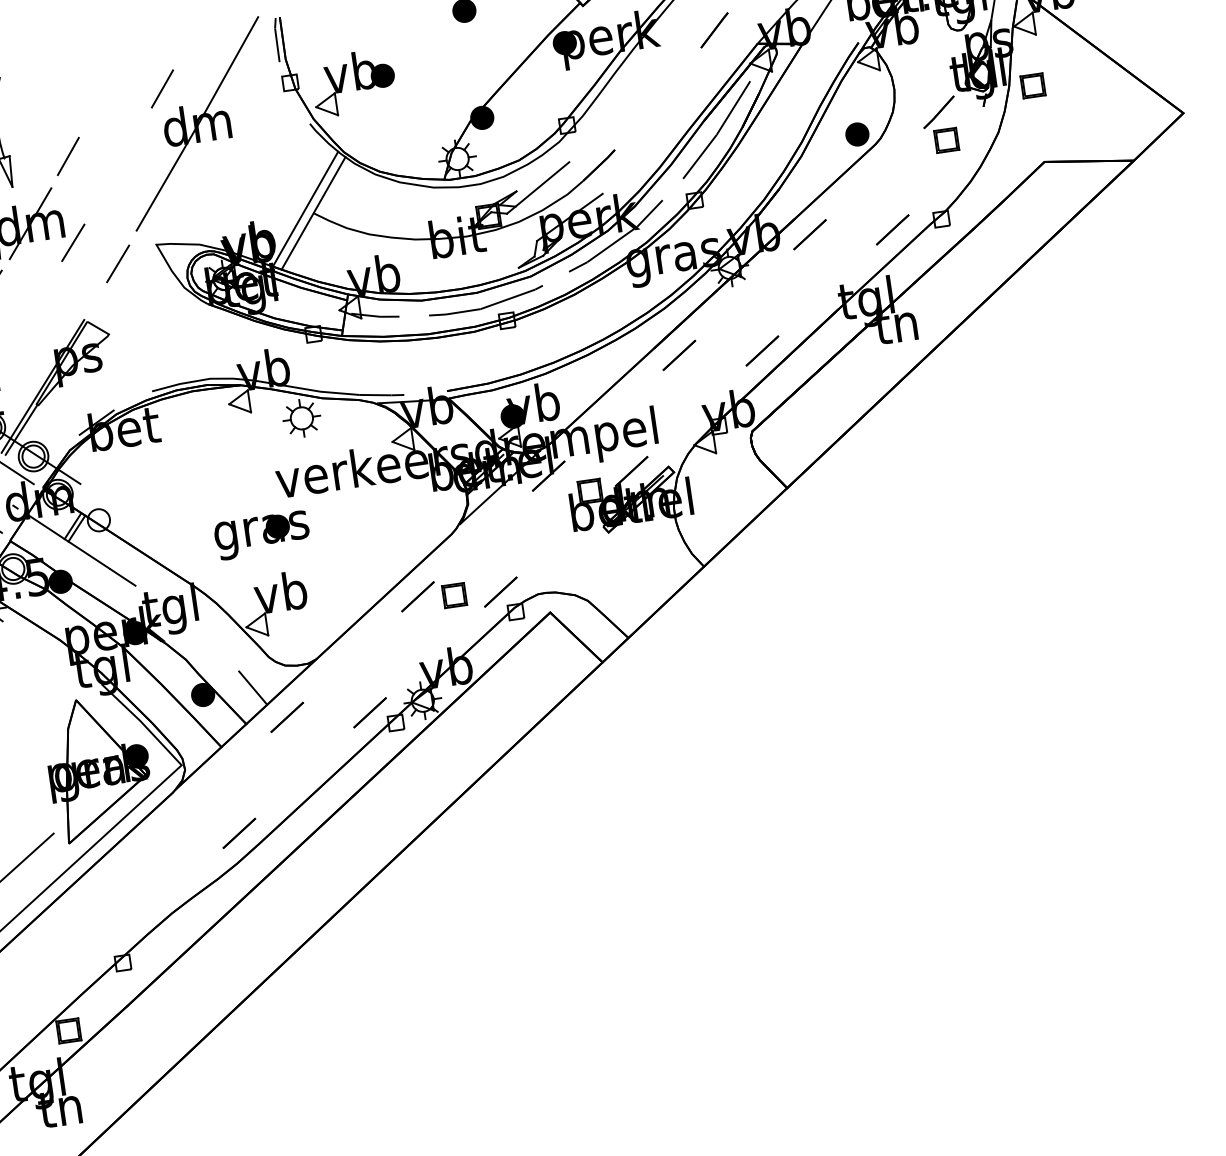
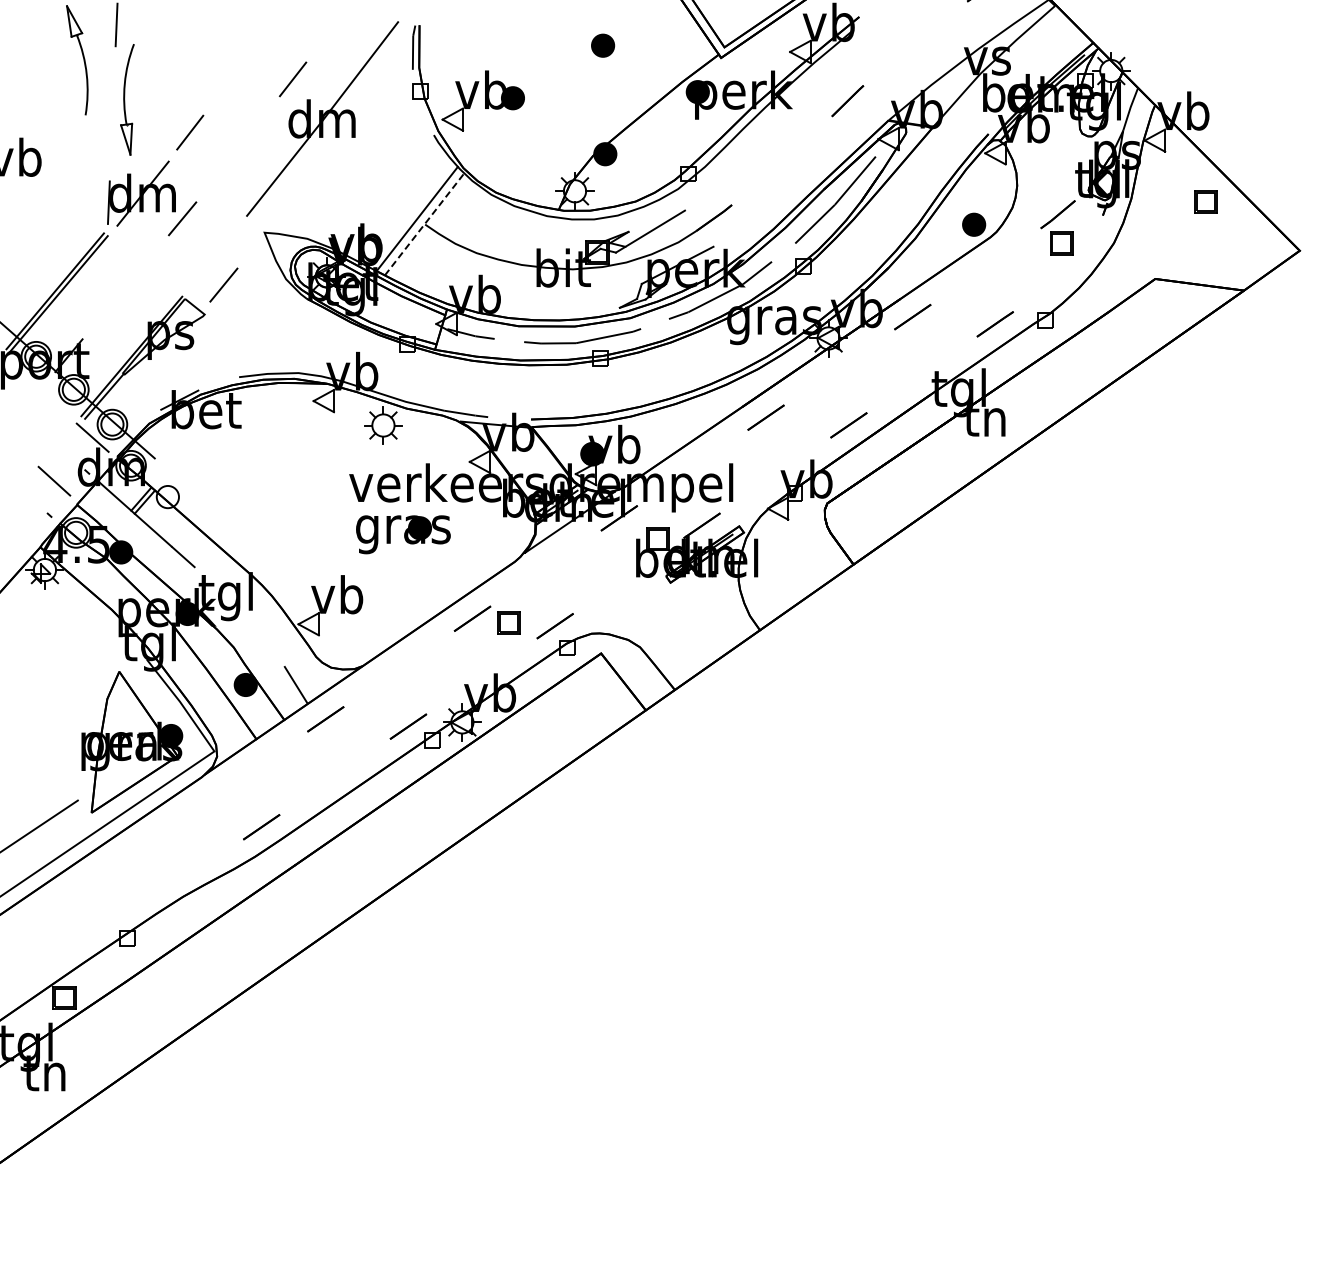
part: (1032, 85) -> (1205, 201), moved
line: (313, 213) -> (424, 224), solid -> dashed
line: (117, 263) -> (223, 284), moved
part: (262, 535) -> (403, 534), moved

